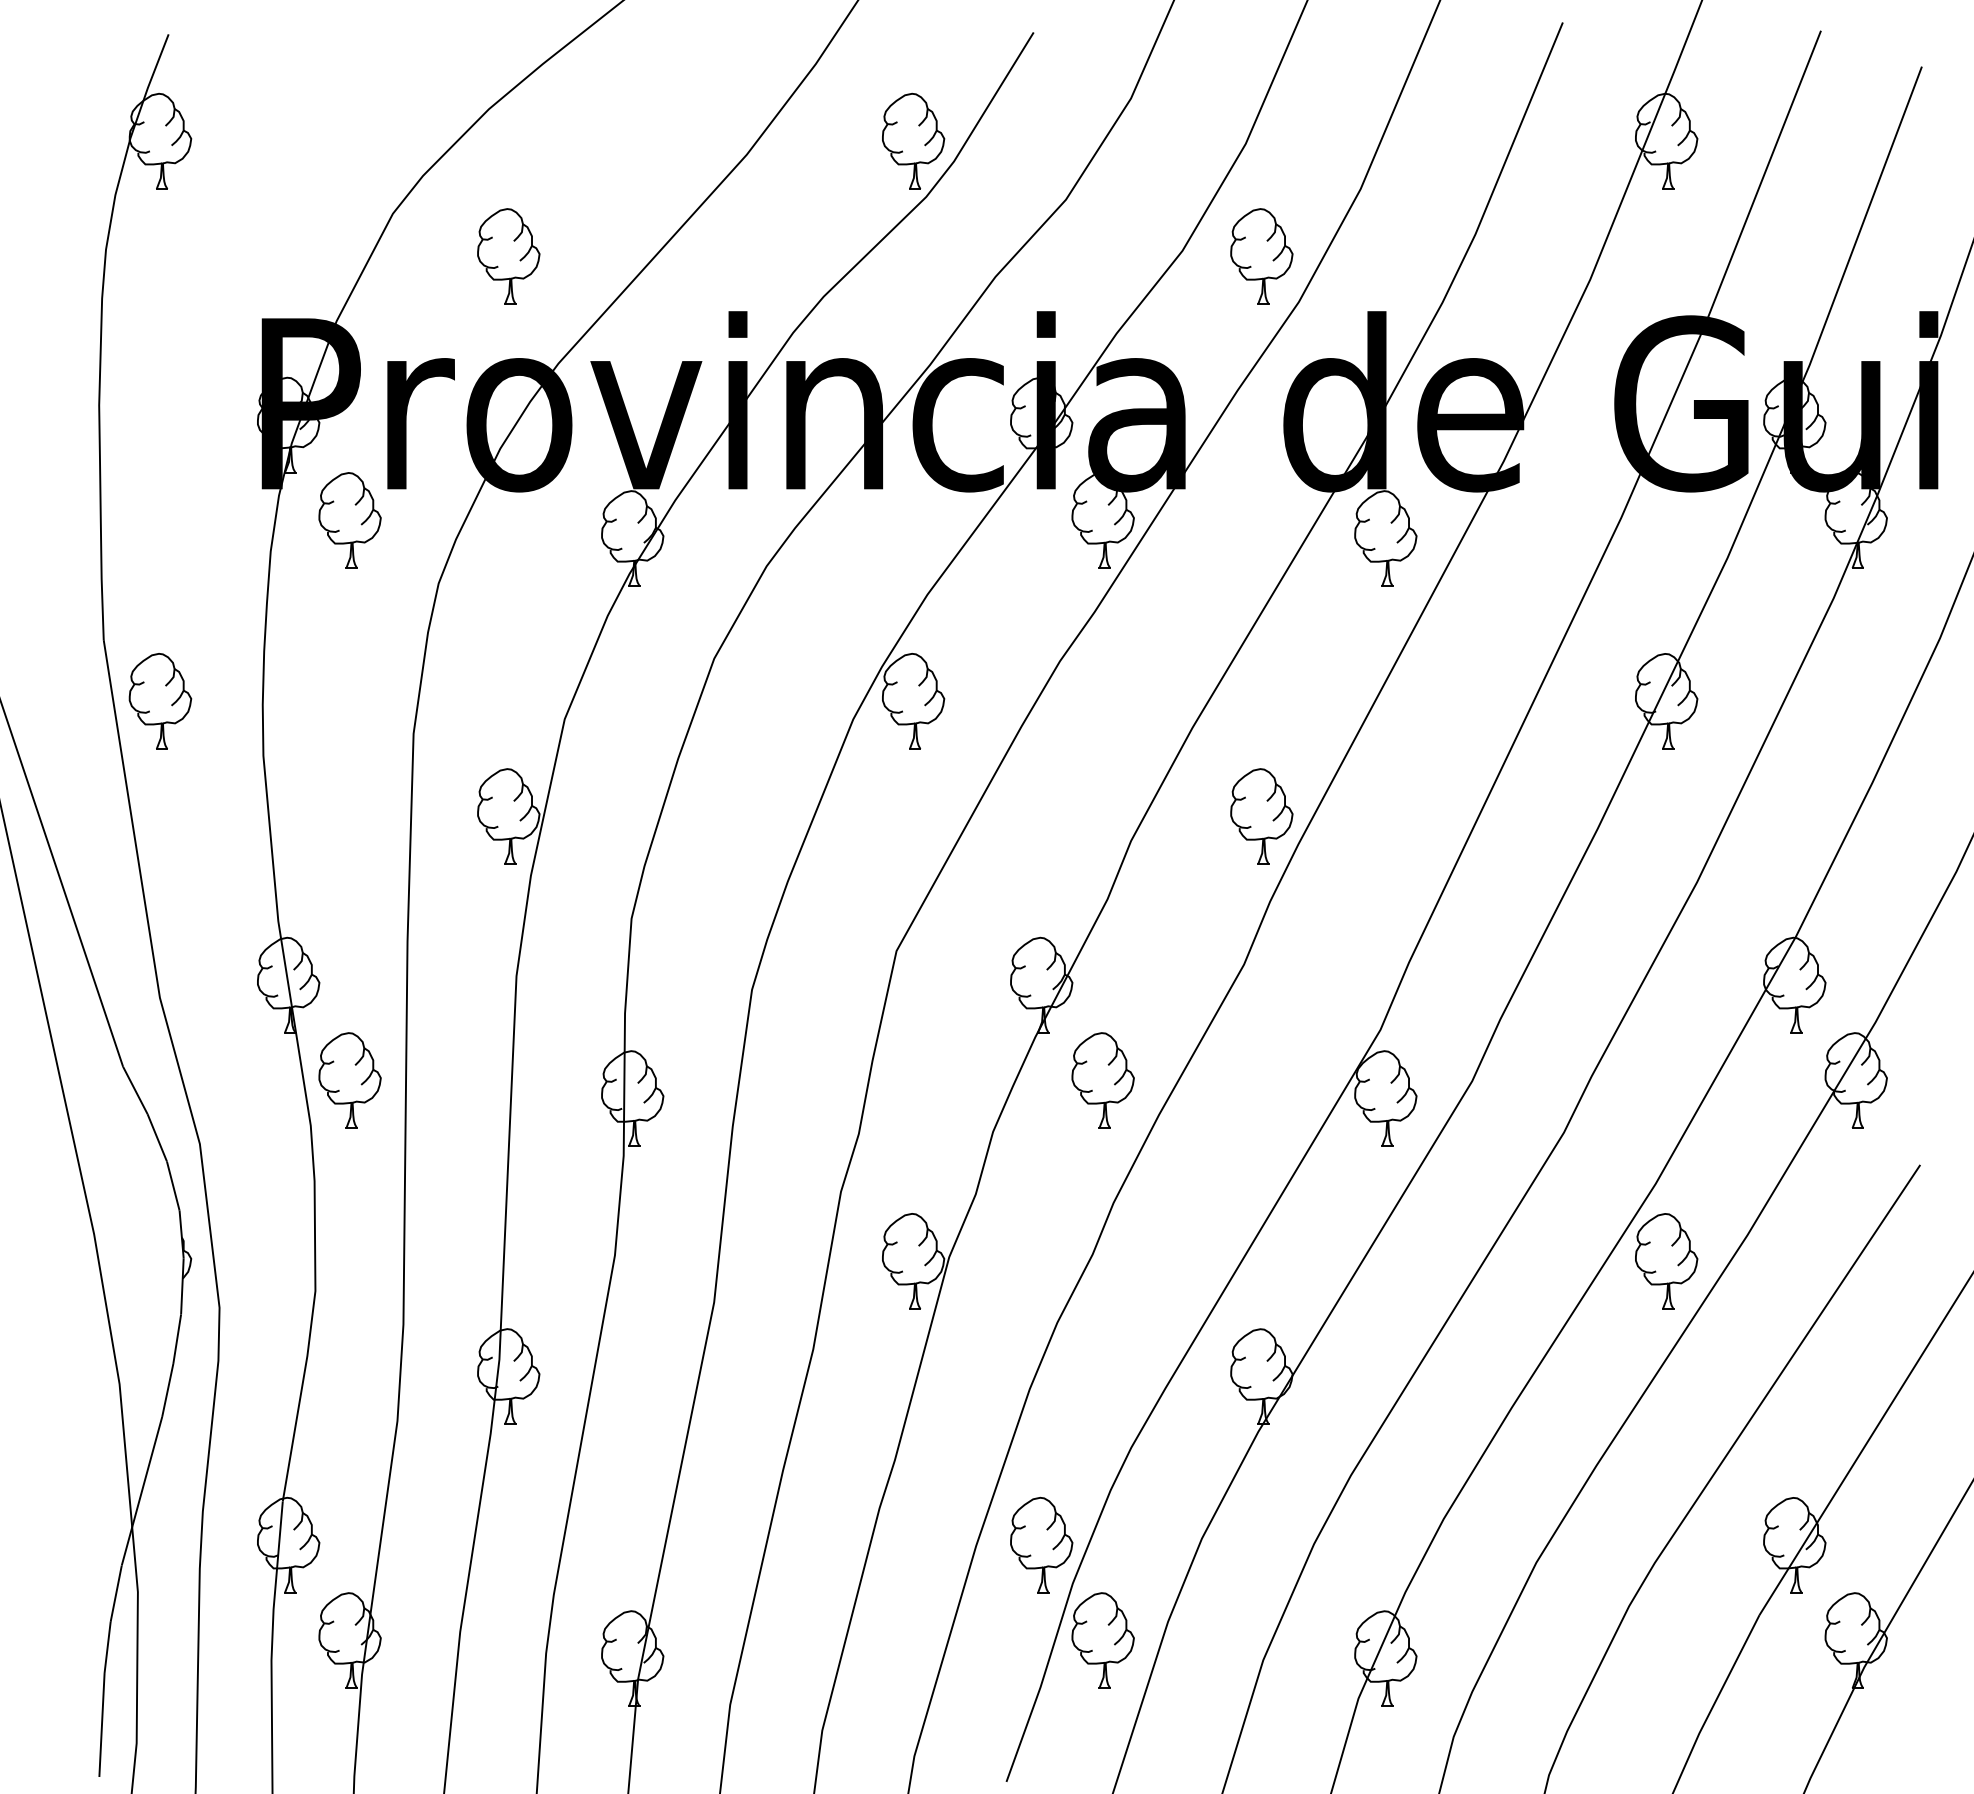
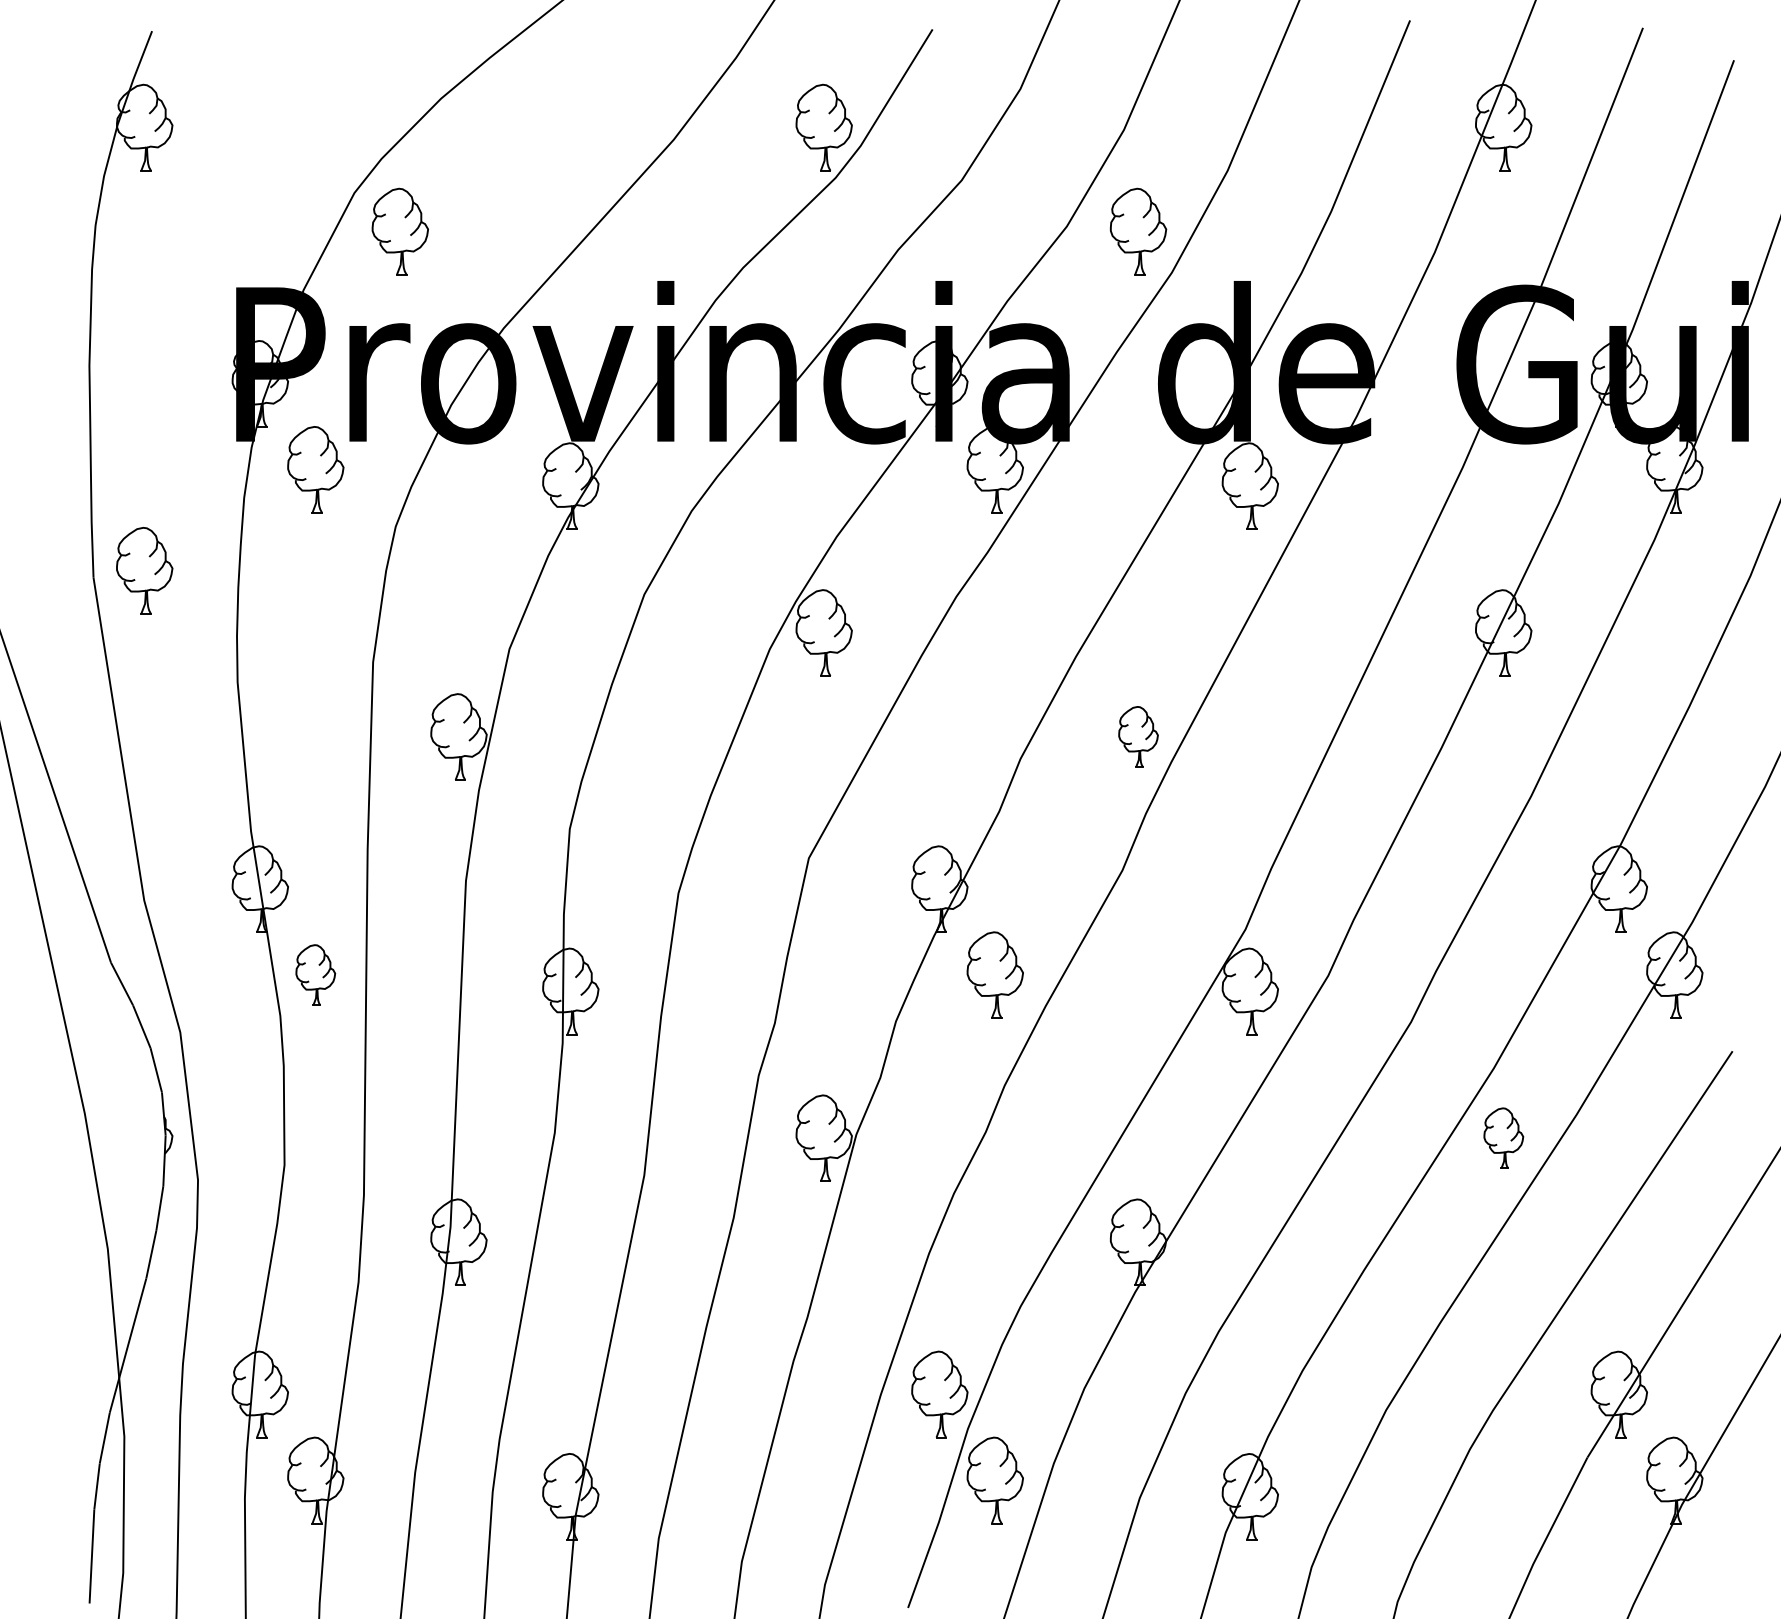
part: (508, 256) -> (400, 231), moved
part: (160, 701) -> (144, 570), moved
part: (1261, 816) -> (1138, 736), size x0.7
part: (349, 1080) -> (315, 975), size x0.7
part: (1666, 1261) -> (1503, 1138), size x0.7

